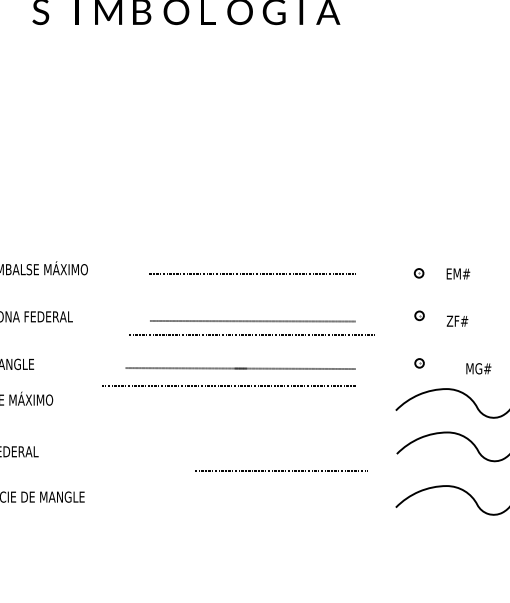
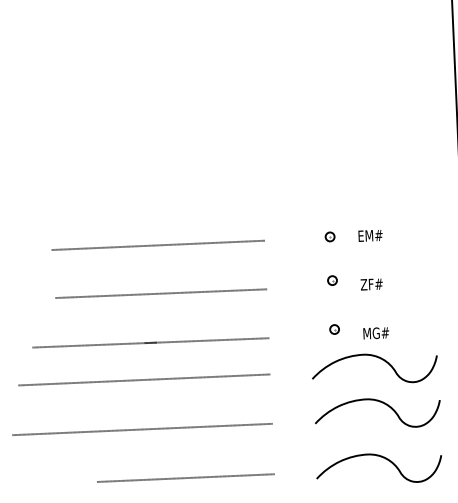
line: (250, 334) -> (142, 379), moved
text: (478, 368) -> (375, 333), moved
line: (228, 385) -> (142, 428), moved
line: (281, 470) -> (186, 477), moved

